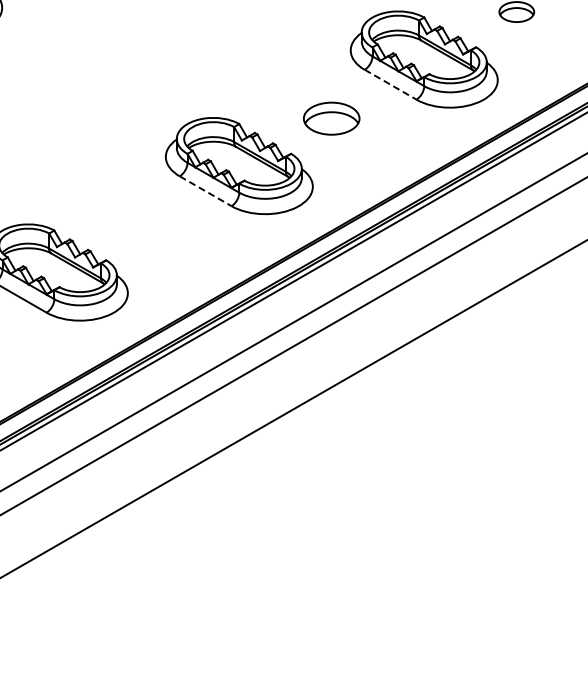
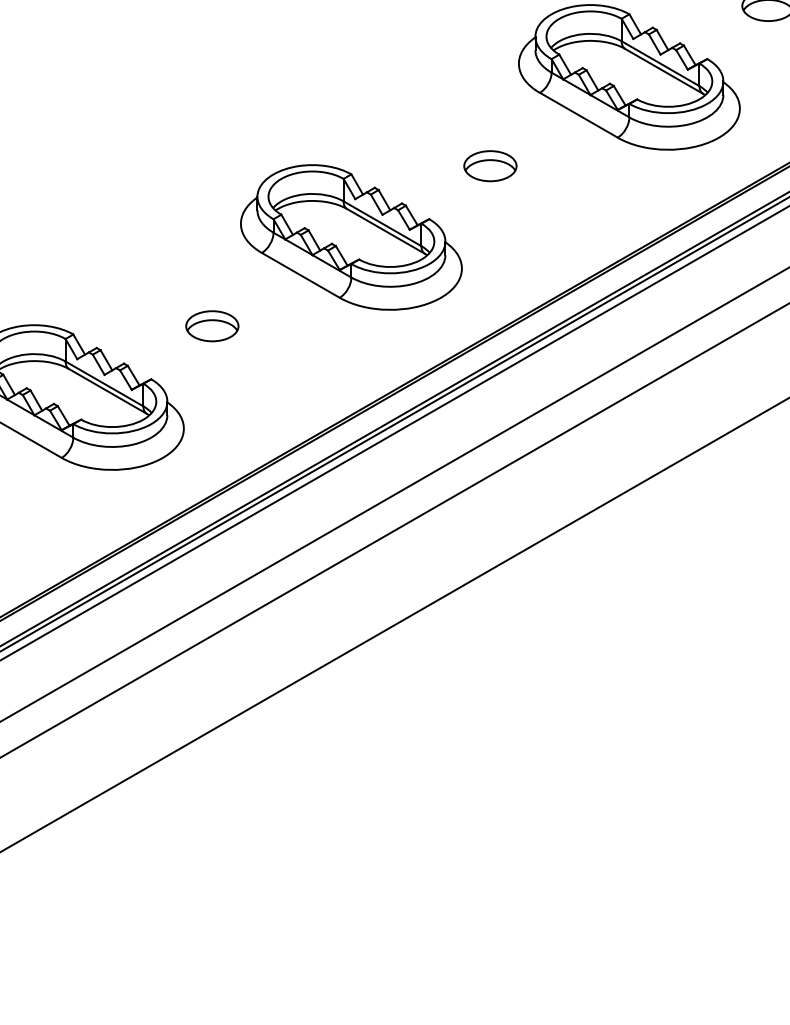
line: (390, 84) -> (578, 114), dashed -> solid
part: (331, 118) -> (489, 166), size x0.62
line: (205, 191) -> (300, 275), dashed -> solid
part: (146, 224) -> (211, 325), added

